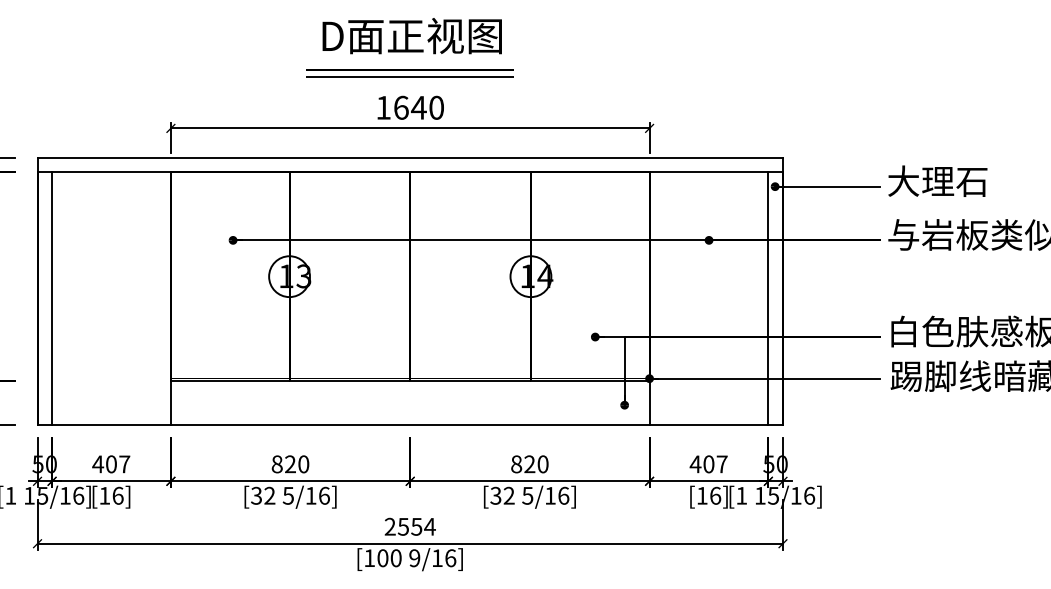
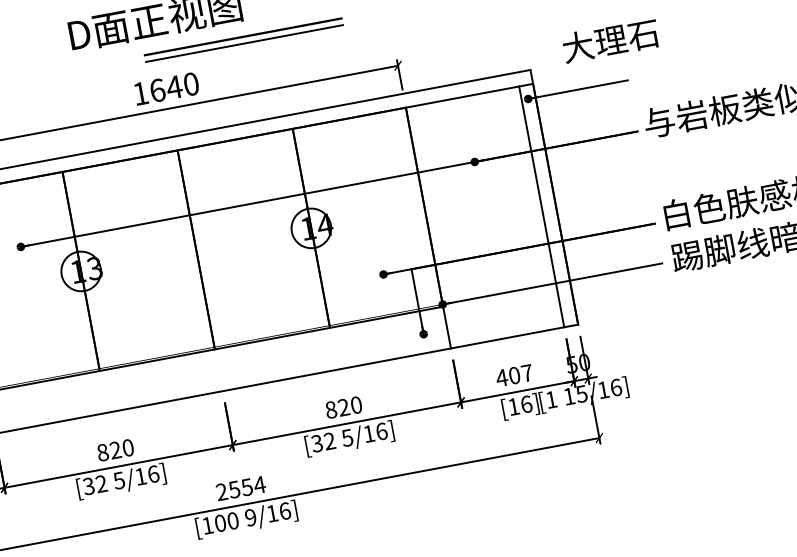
part: (409, 73) -> (243, 40), moved
text: (937, 180) -> (610, 40), moved

